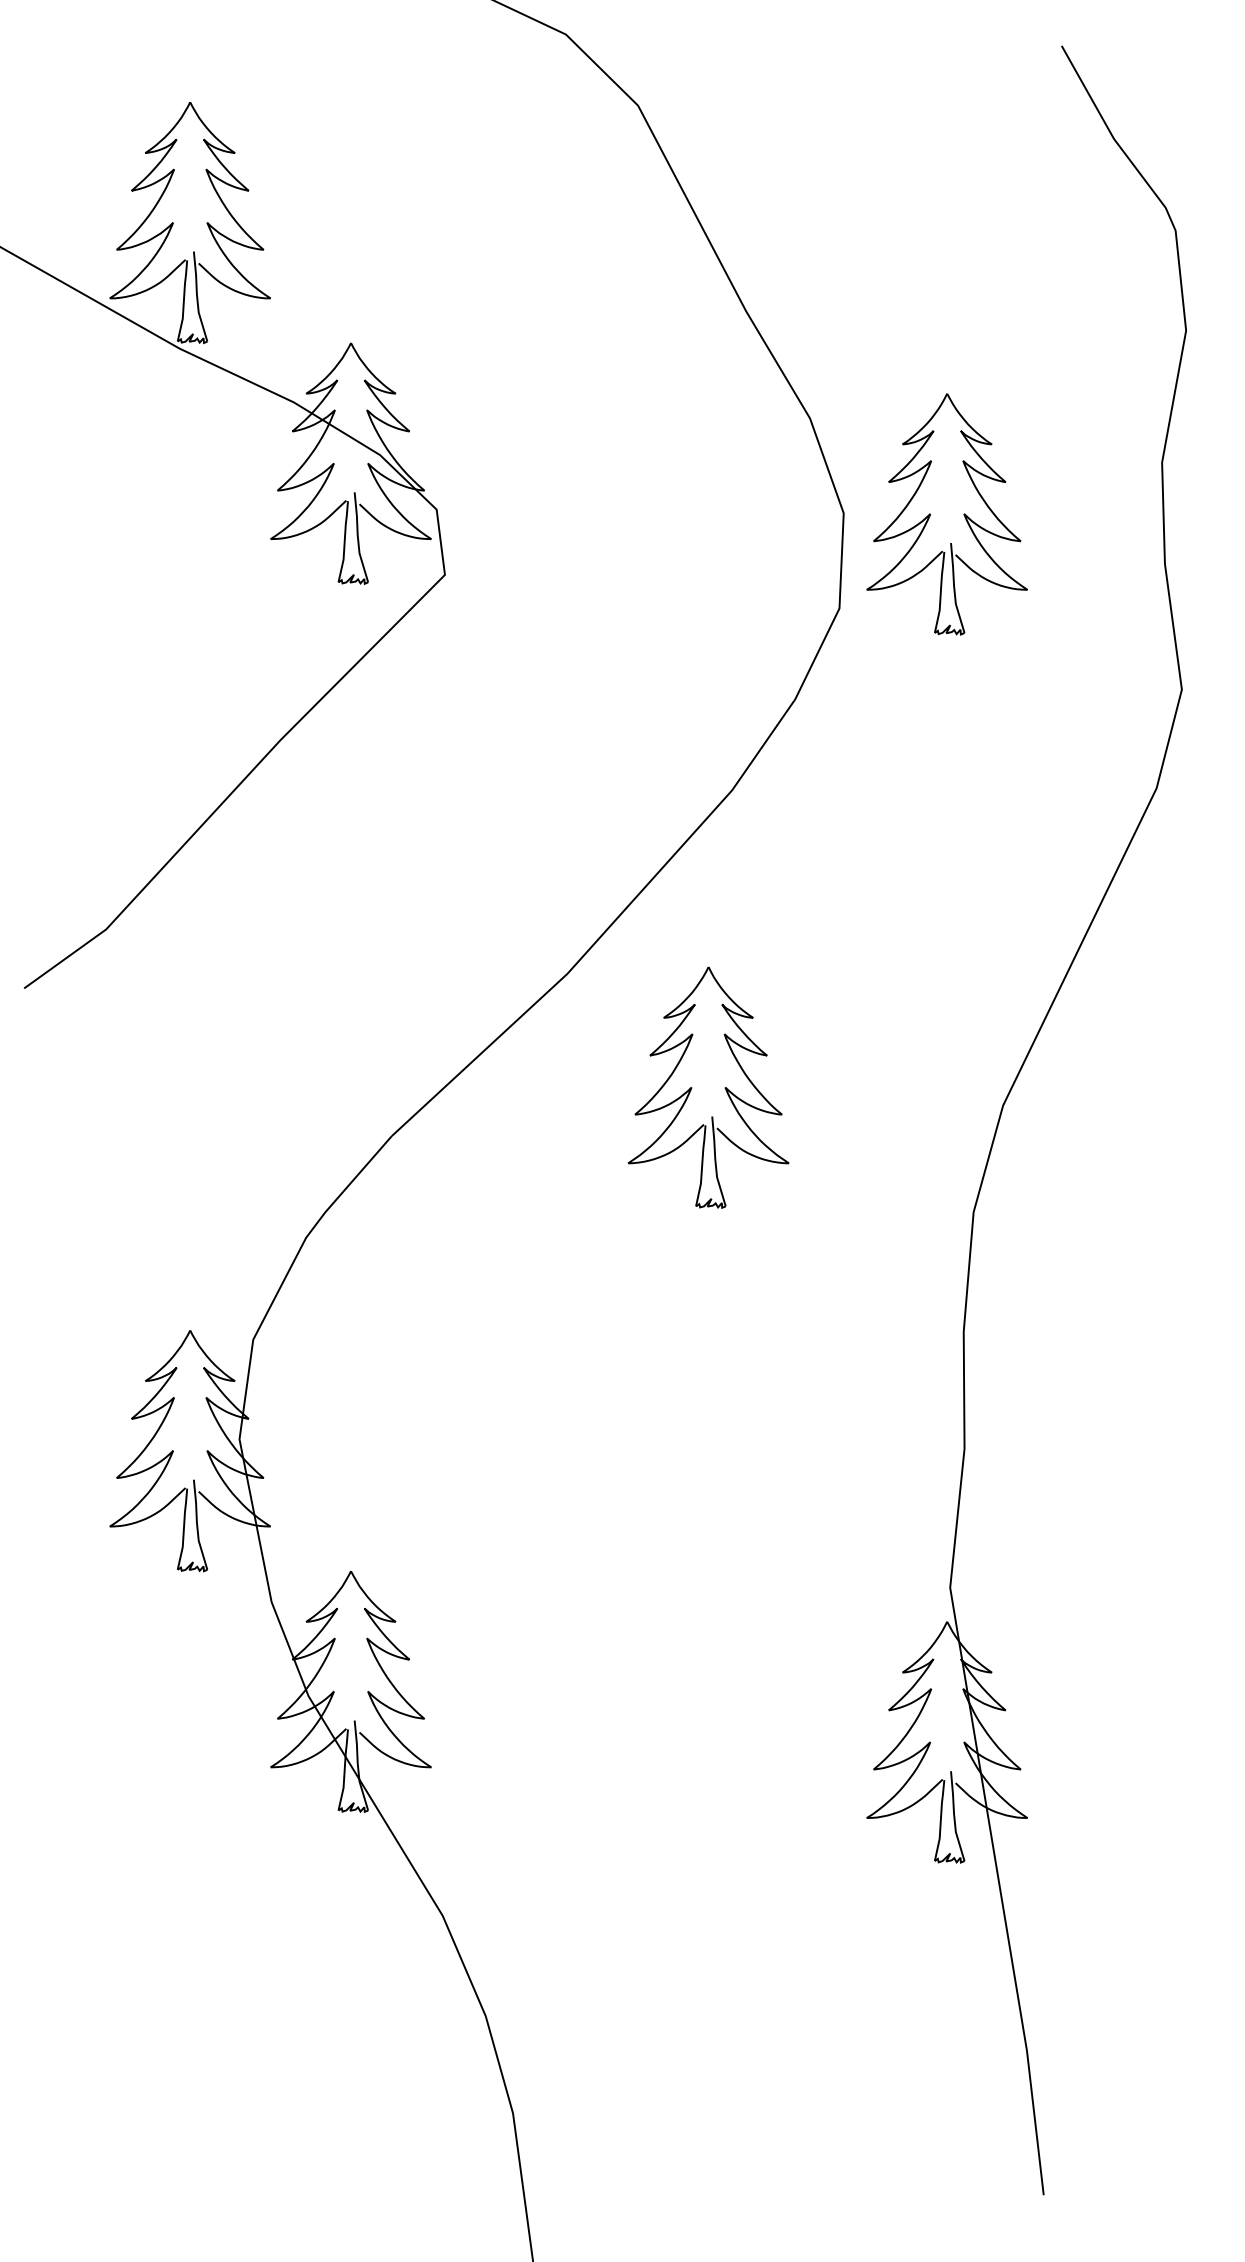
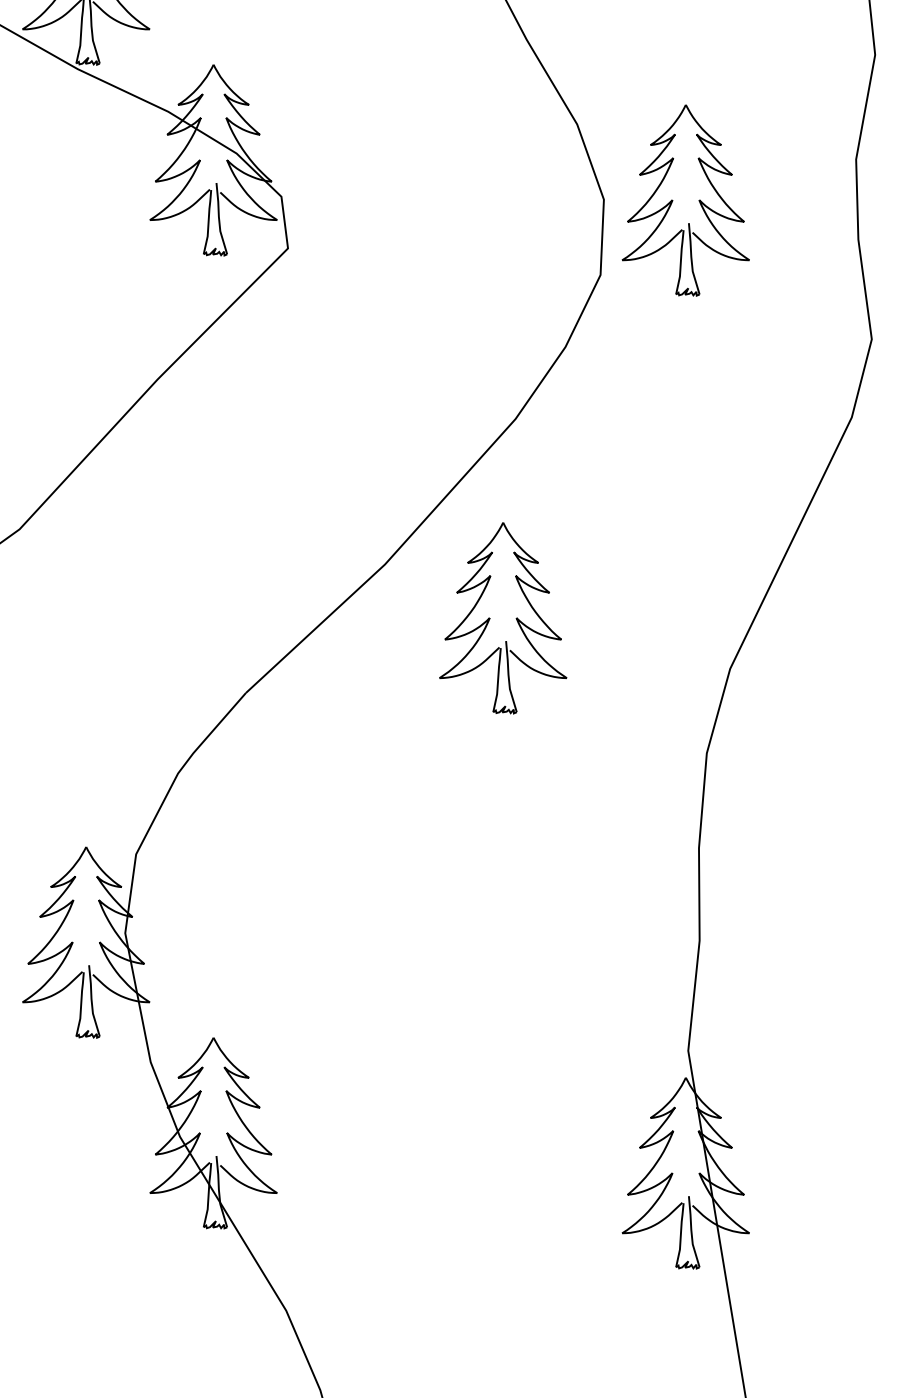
part: (692, 1087) -> (490, 618), moved

